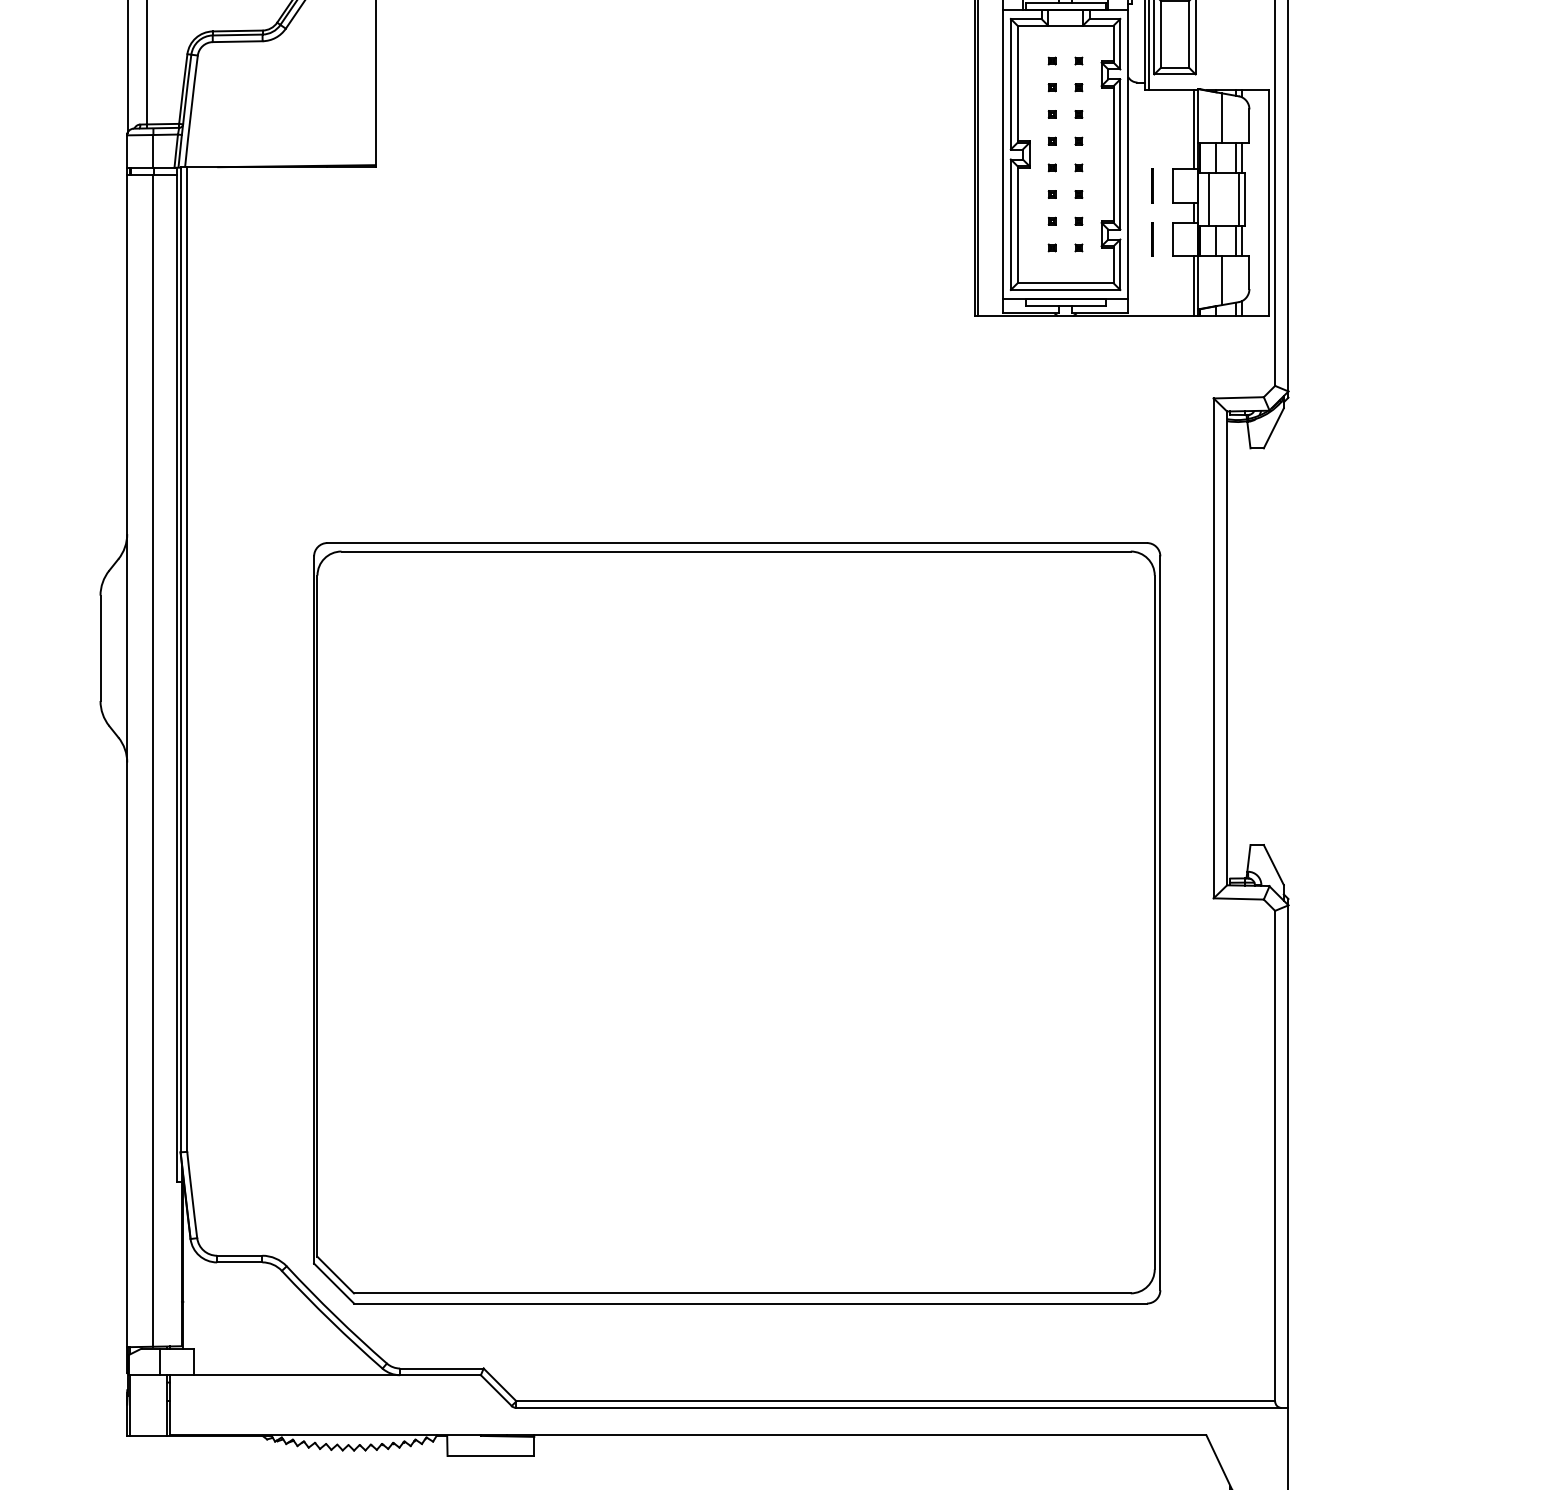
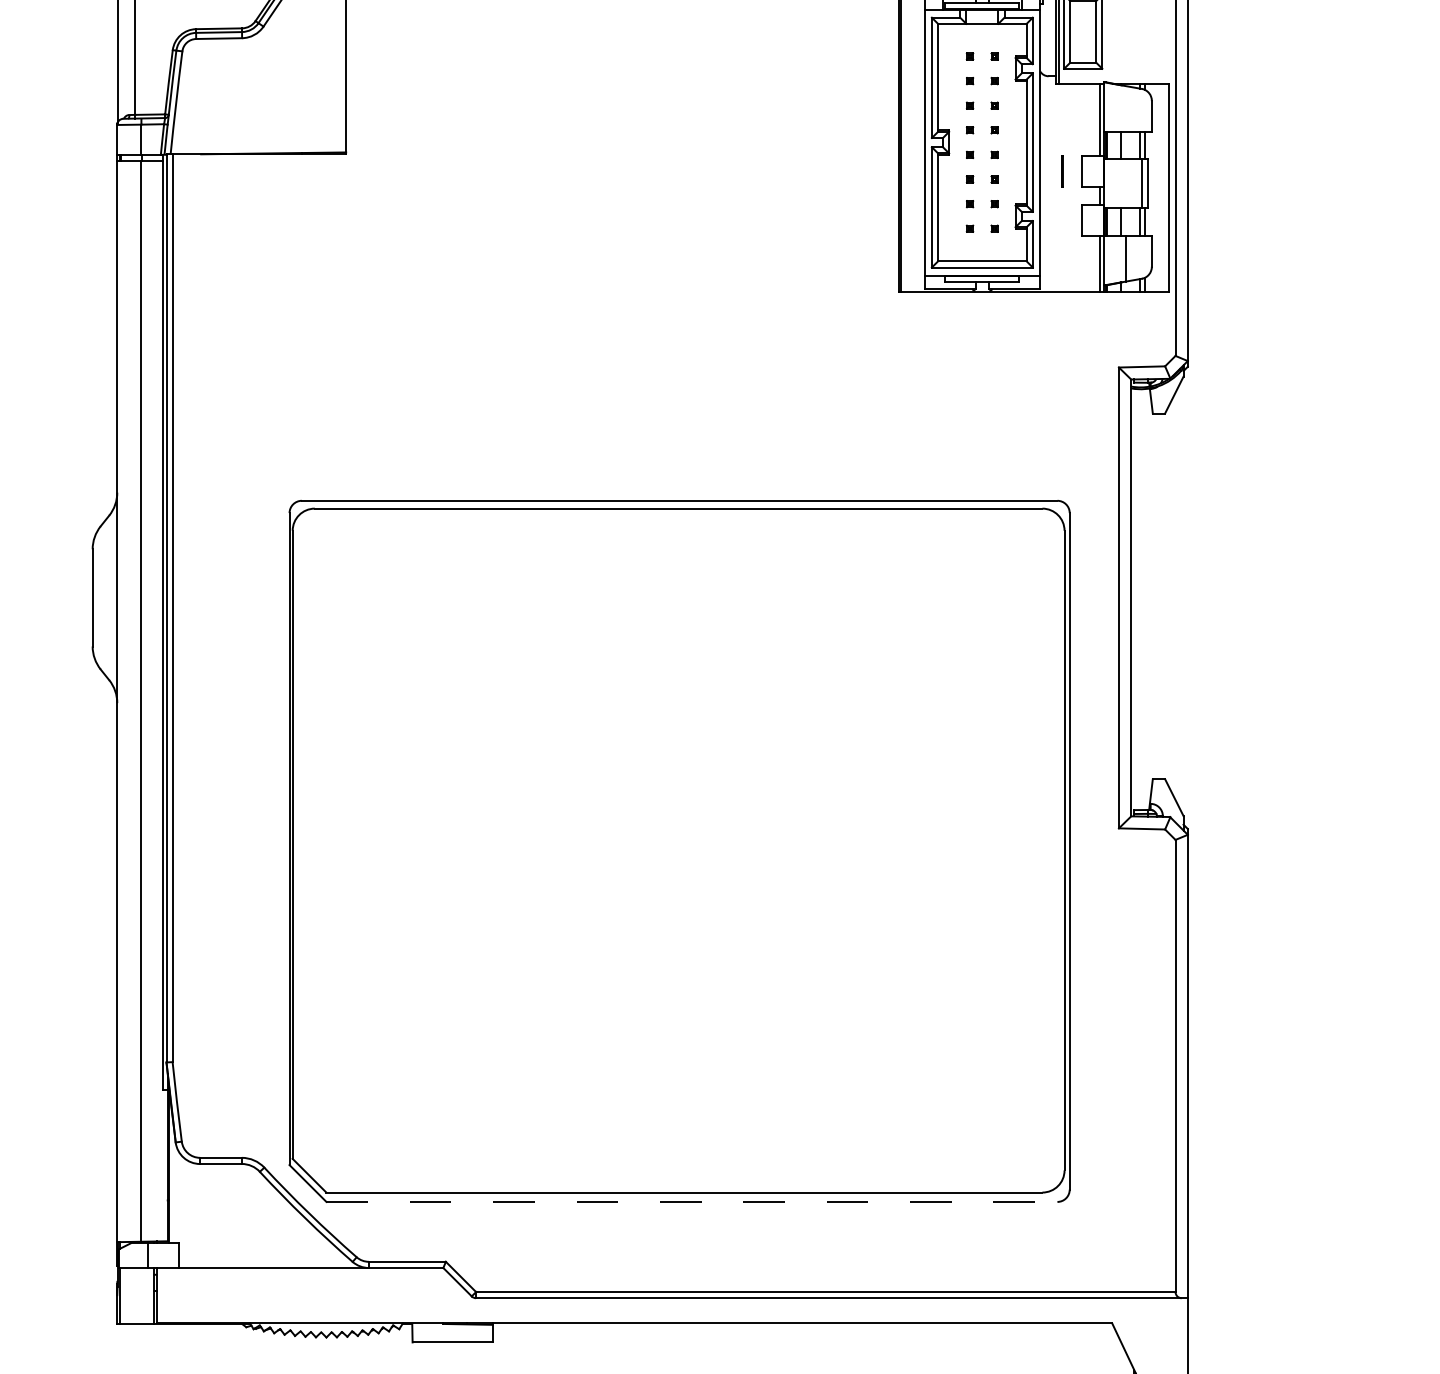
line: (1221, 117) -> (1126, 108), removed
line: (1209, 198) -> (1115, 183), removed
line: (1152, 239) -> (1062, 220), removed
line: (751, 1303) -> (692, 1201), solid -> dashed

